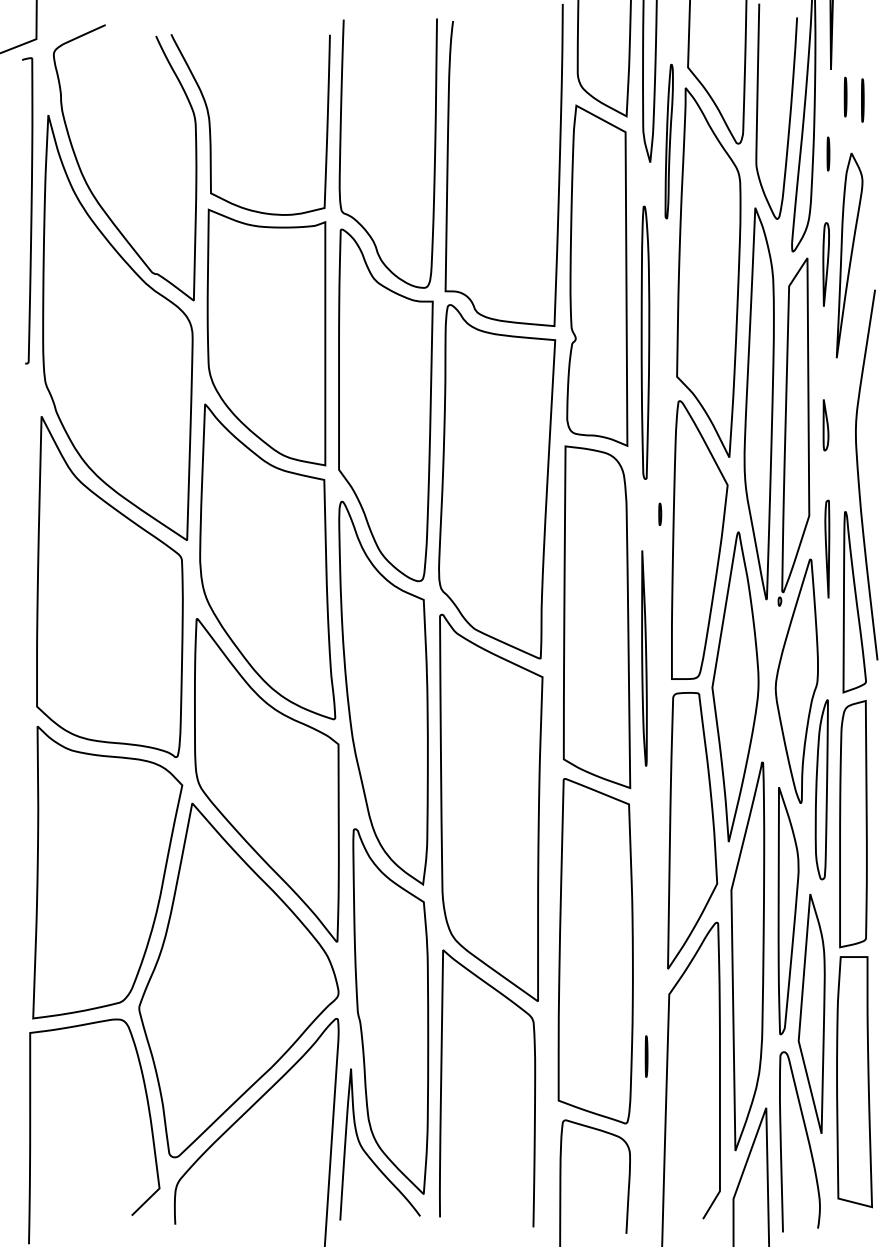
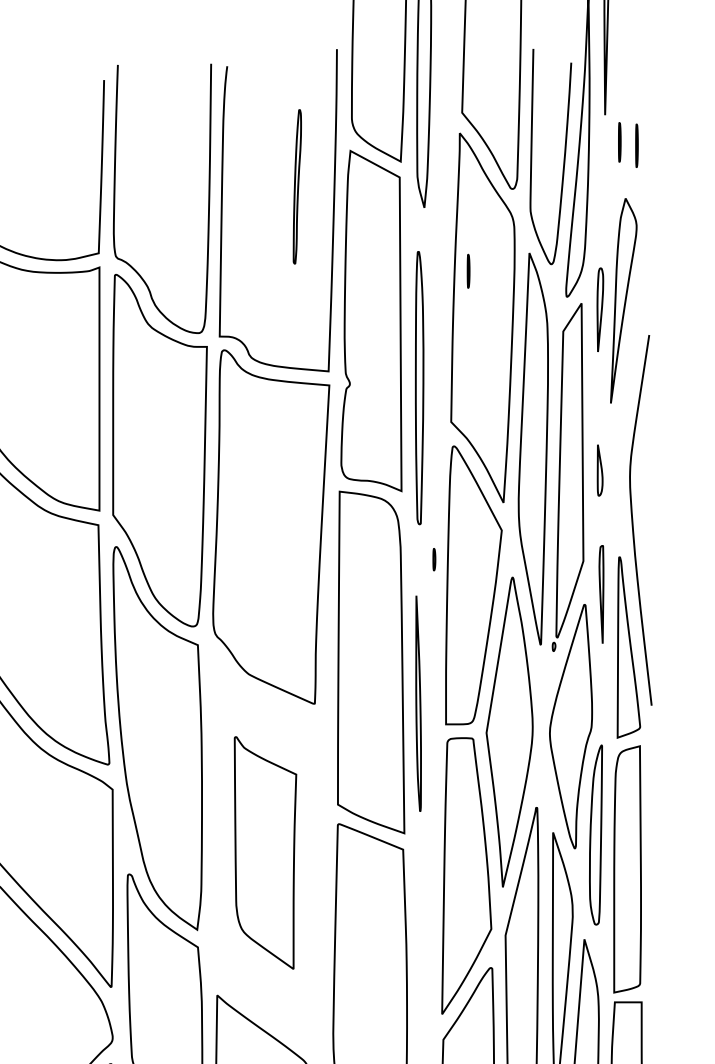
part: (668, 141) -> (296, 186), moved
line: (828, 153) -> (468, 270), moved
part: (491, 807) -> (265, 852), size x0.6

